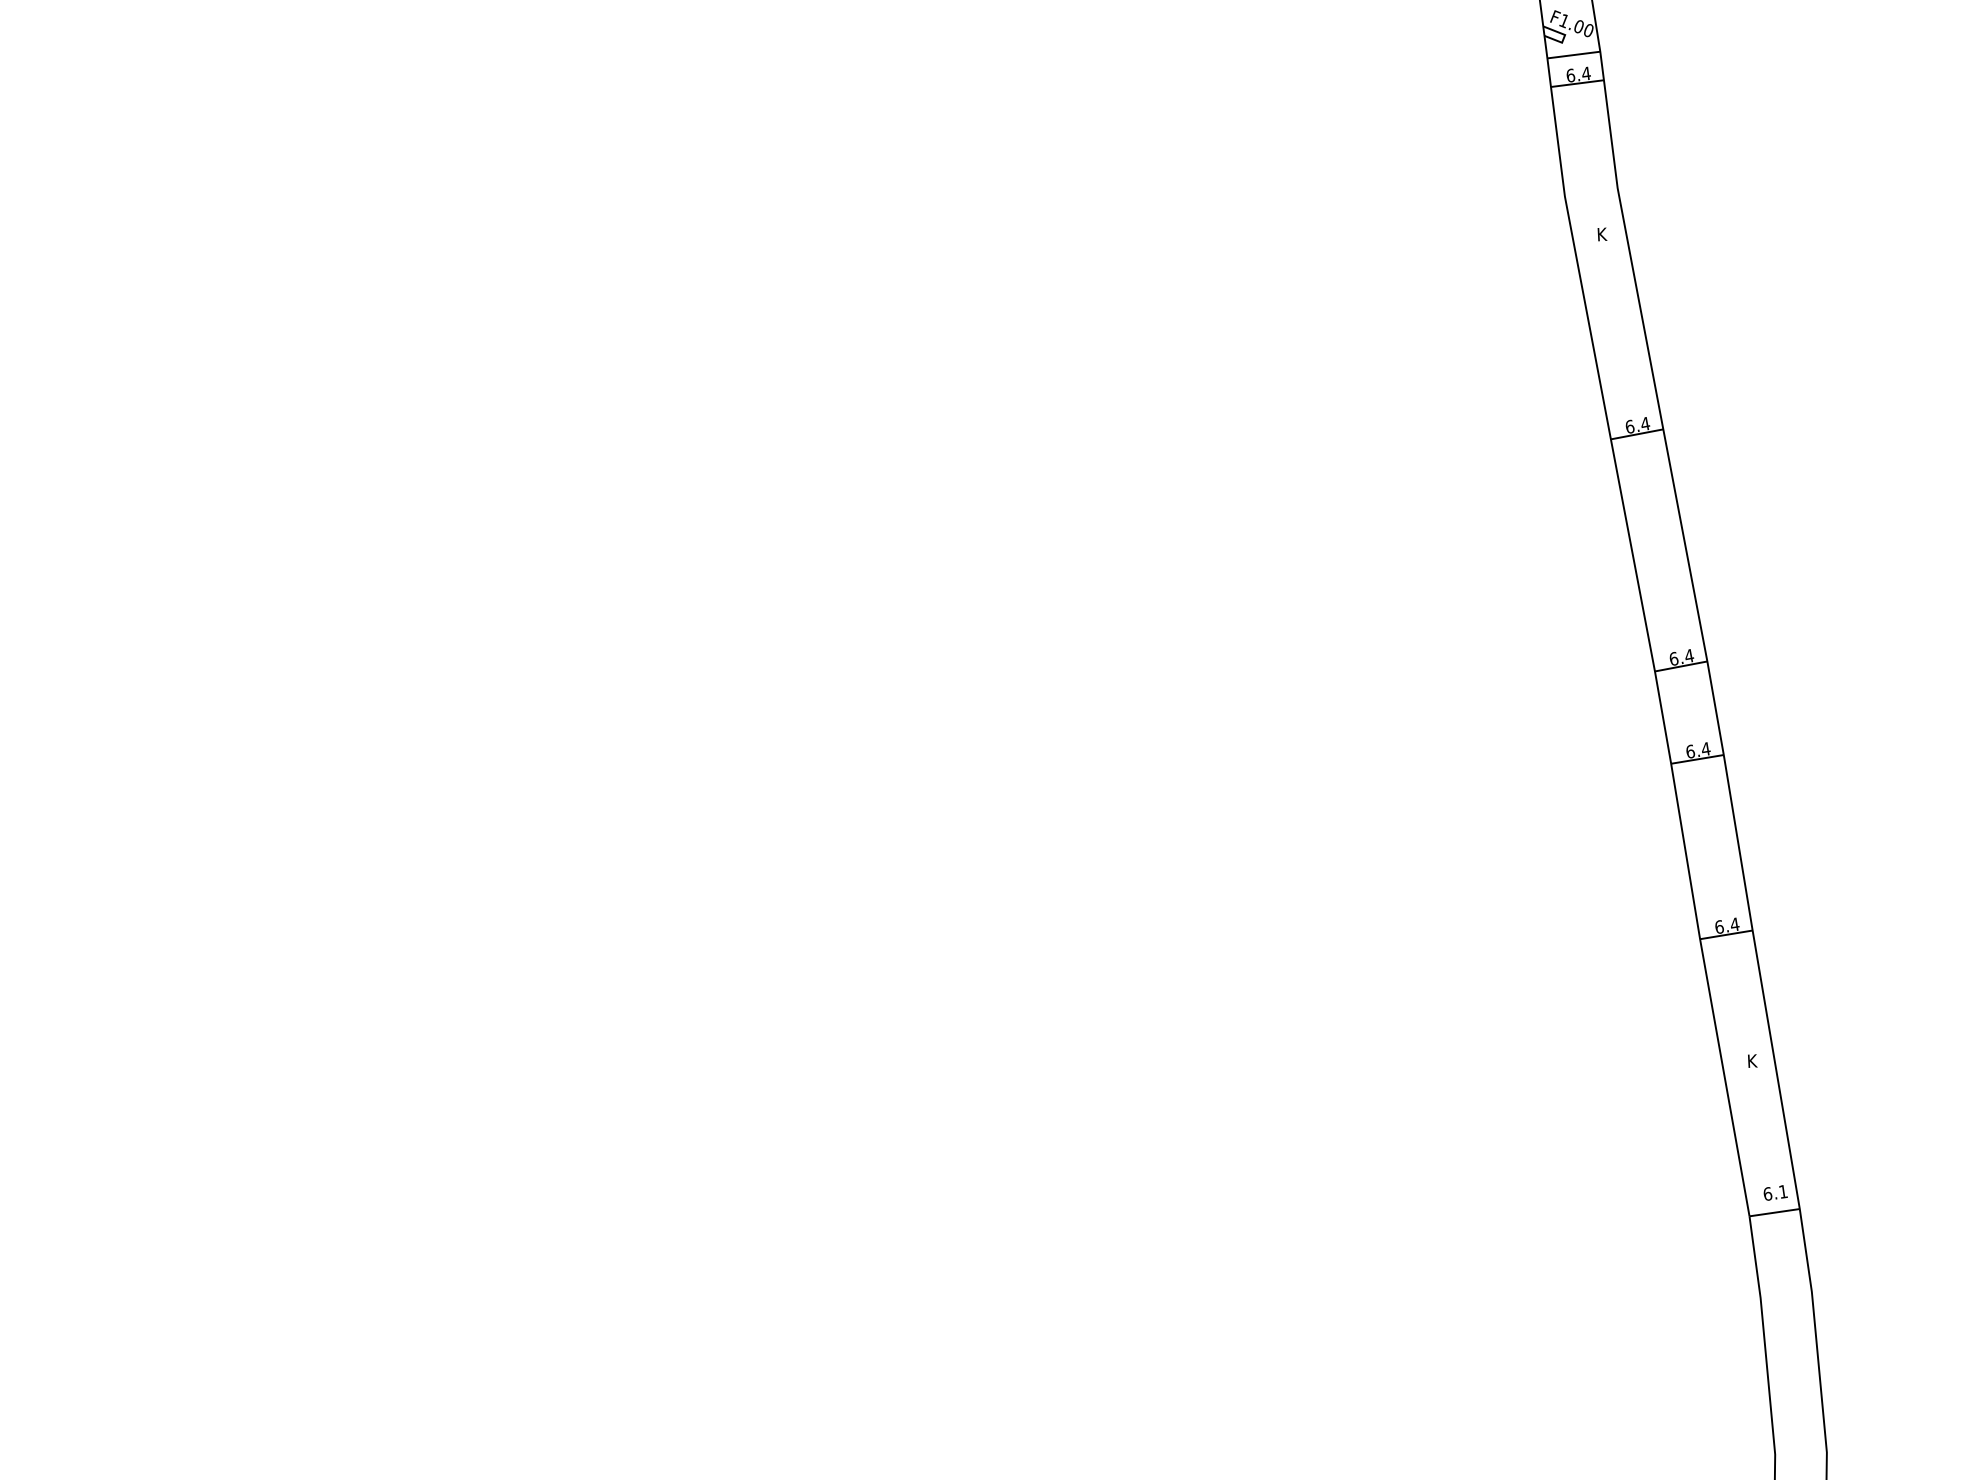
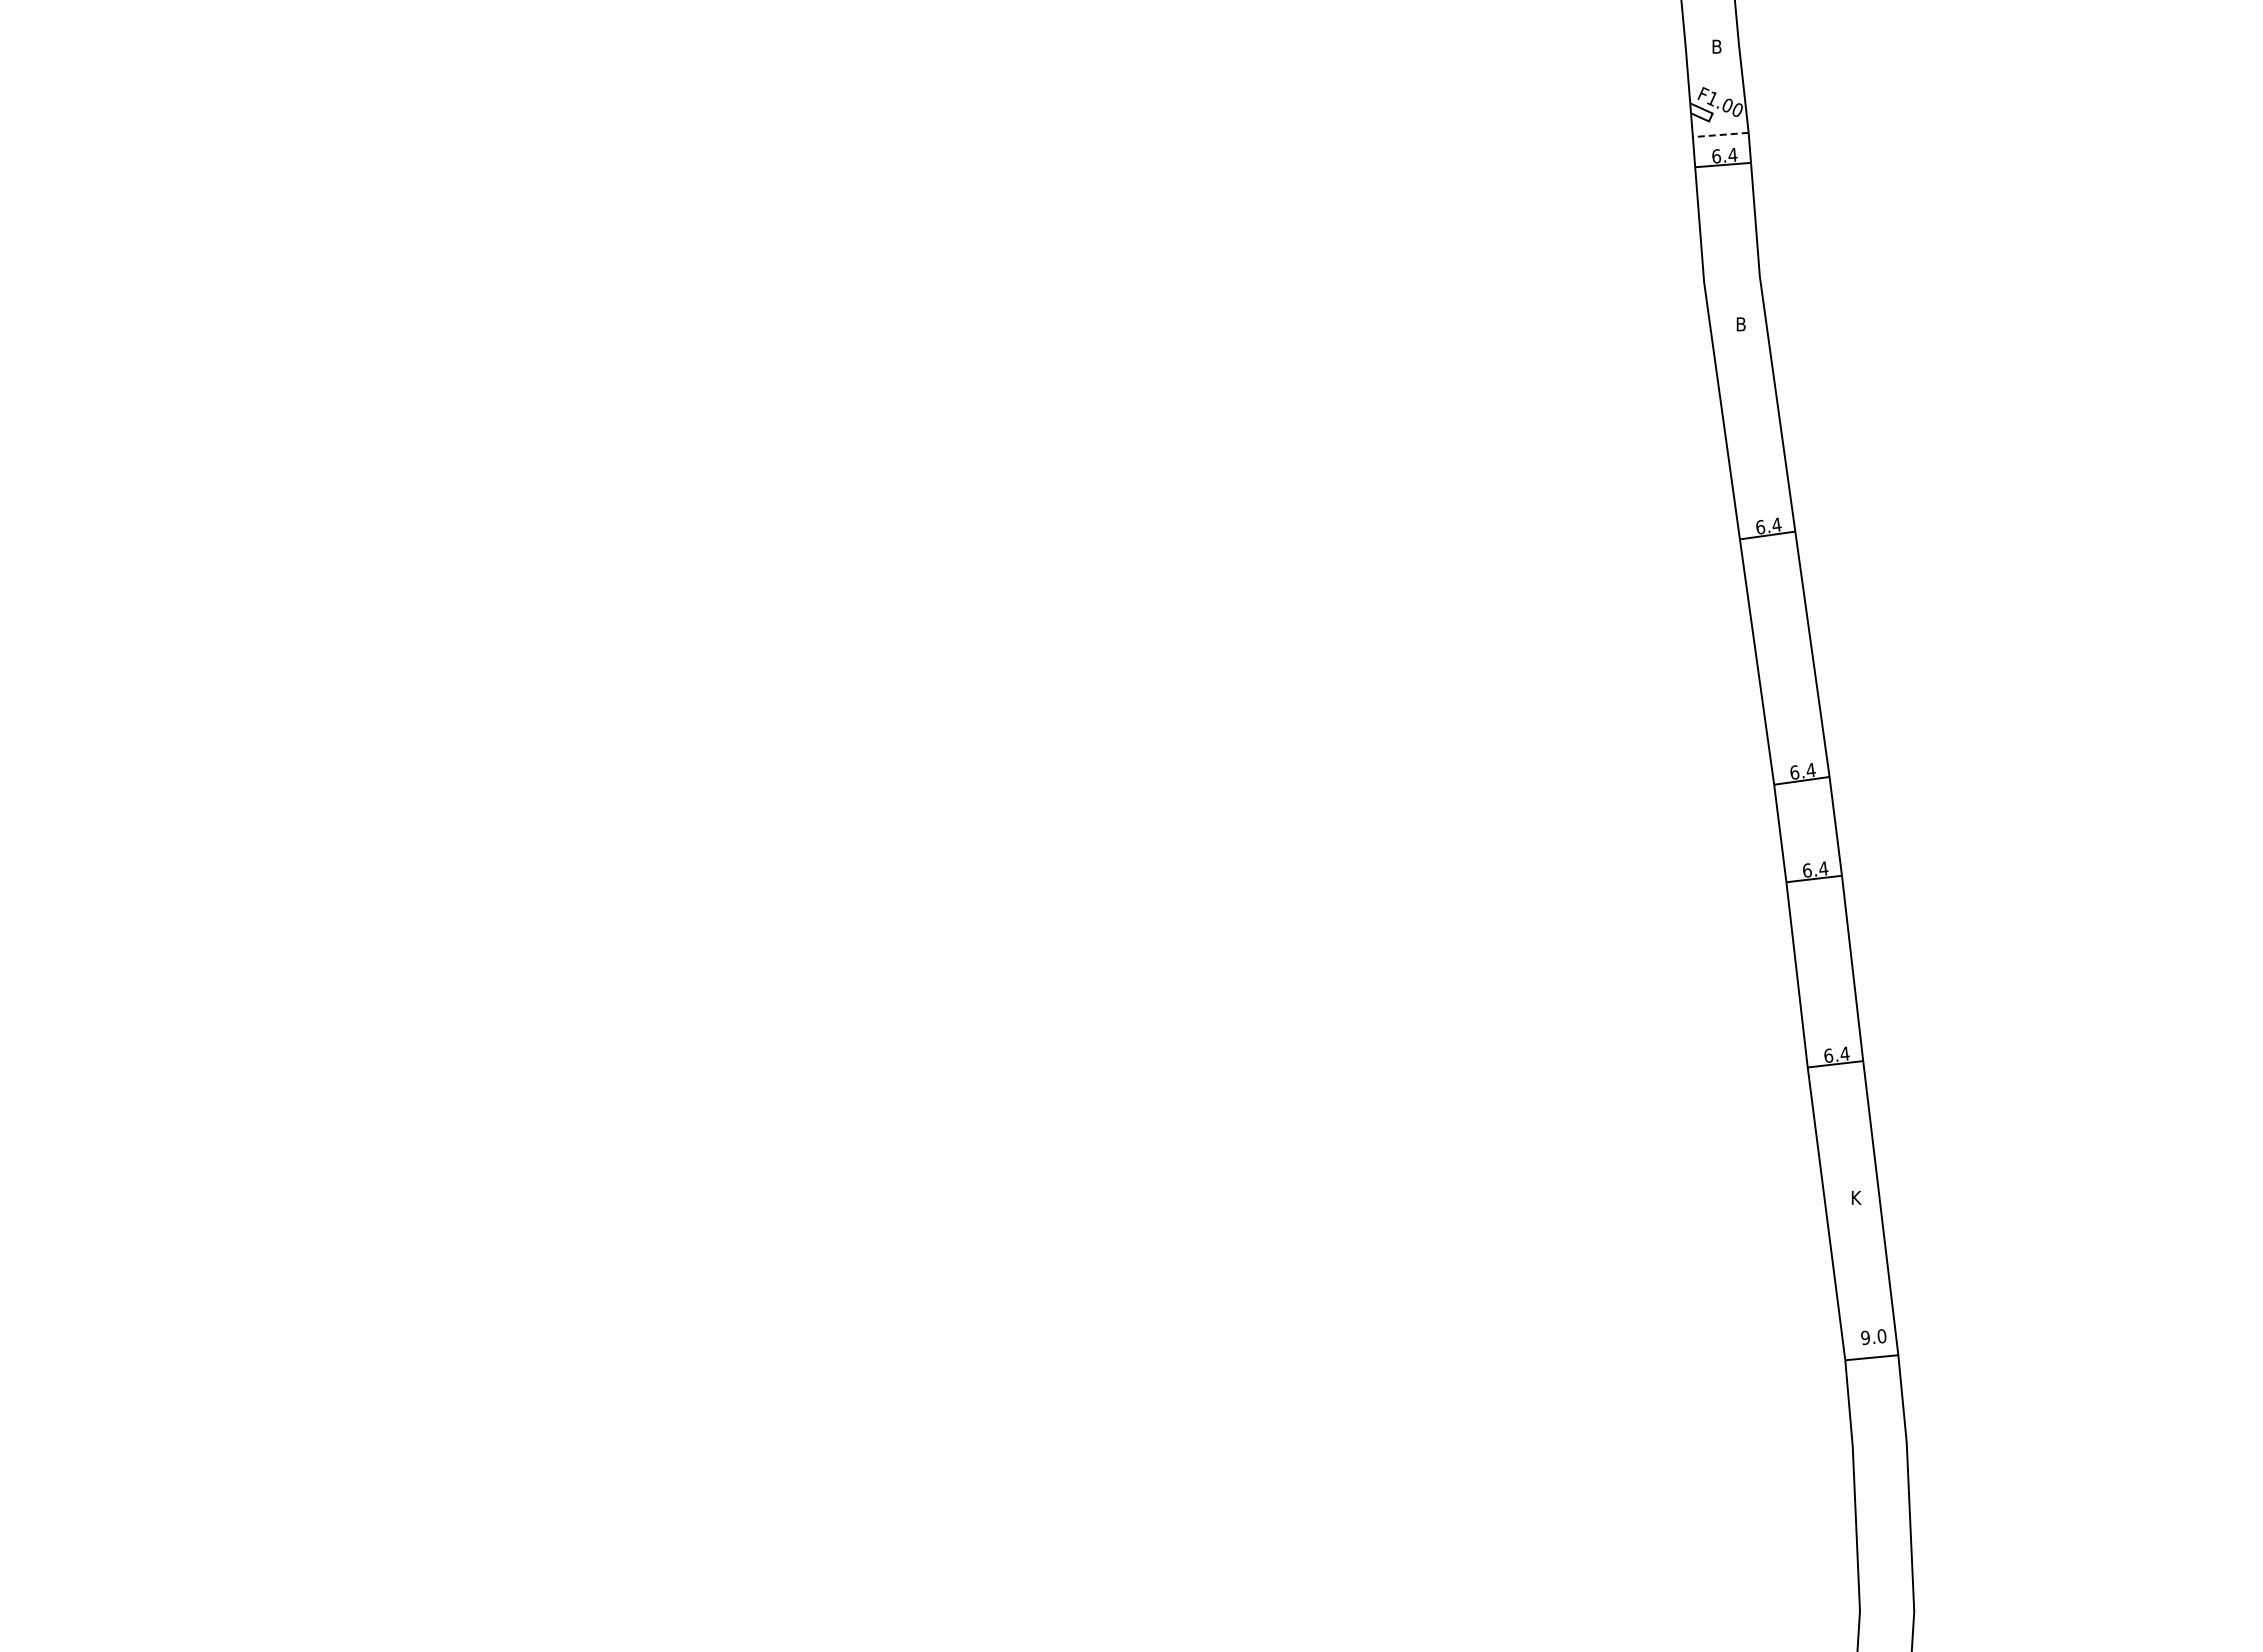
line: (1573, 54) -> (1720, 134), solid -> dashed
text: (1603, 234) -> (1742, 324), K -> B
text: (1775, 1193) -> (1873, 1337), 6.1 -> 9.0

